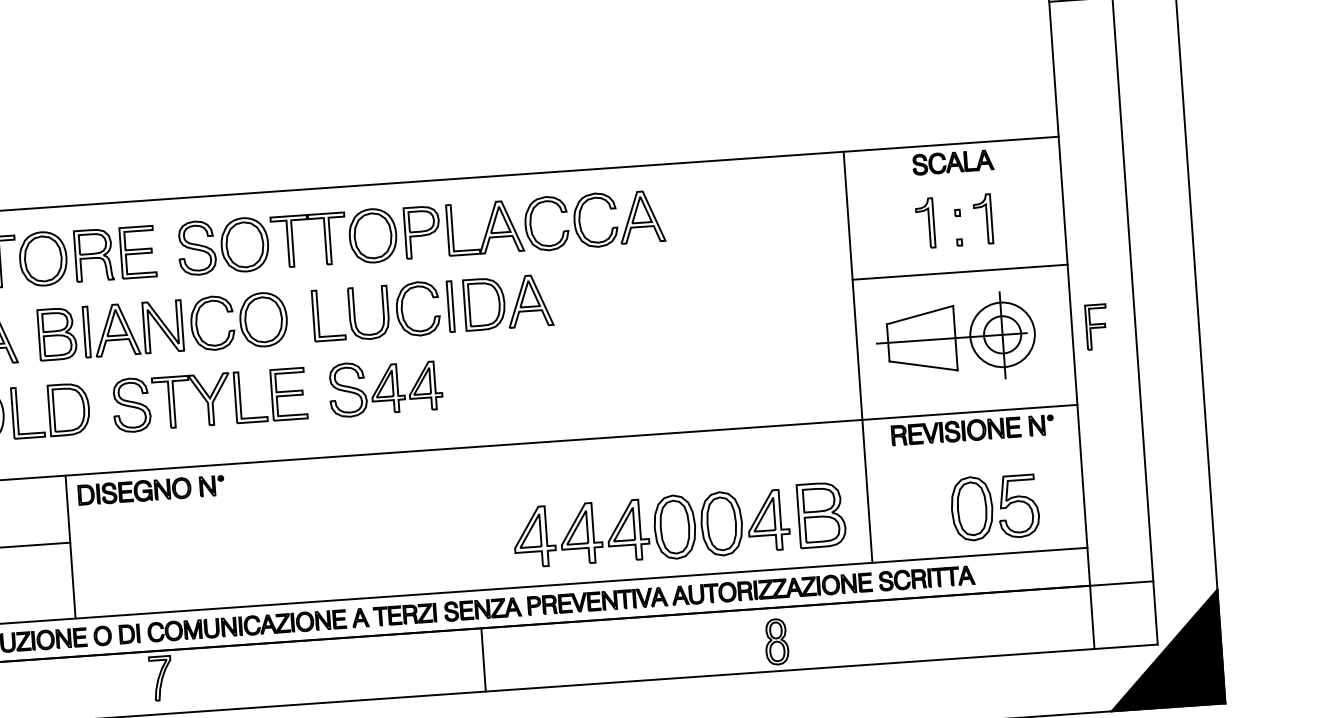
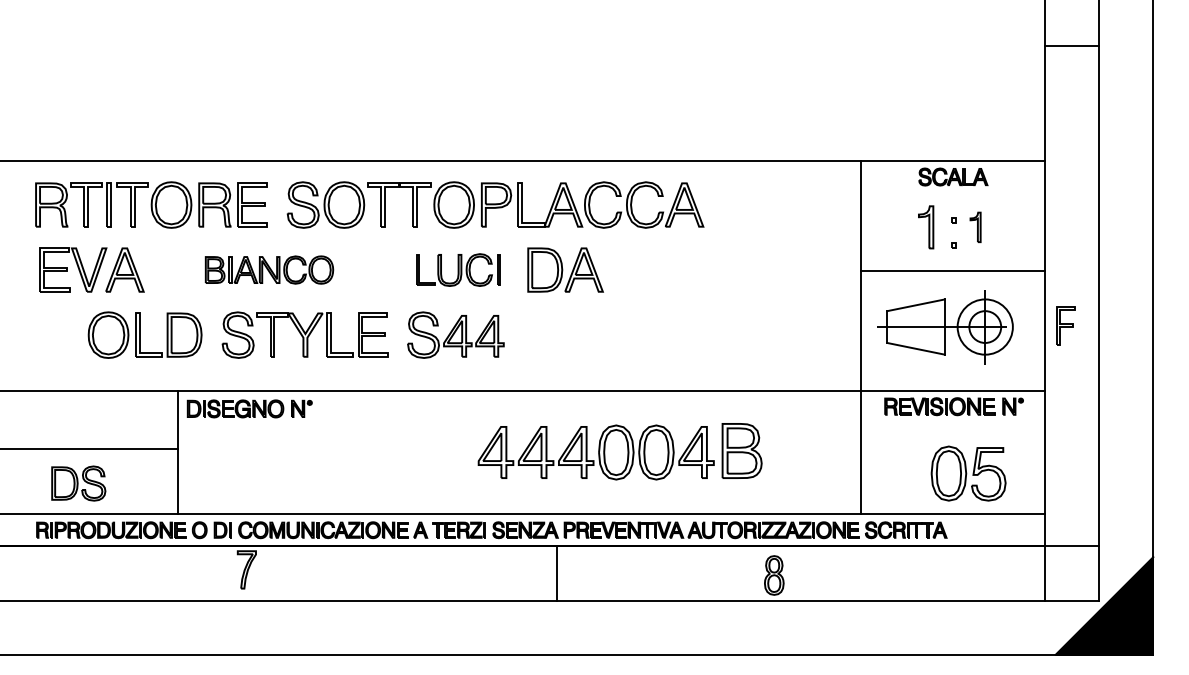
part: (983, 219) -> (975, 227), size x0.7
part: (383, 310) -> (458, 269), size x0.7
part: (162, 326) -> (269, 269), size x0.6
part: (678, 525) -> (619, 451), moved
line: (483, 660) -> (557, 573), moved

